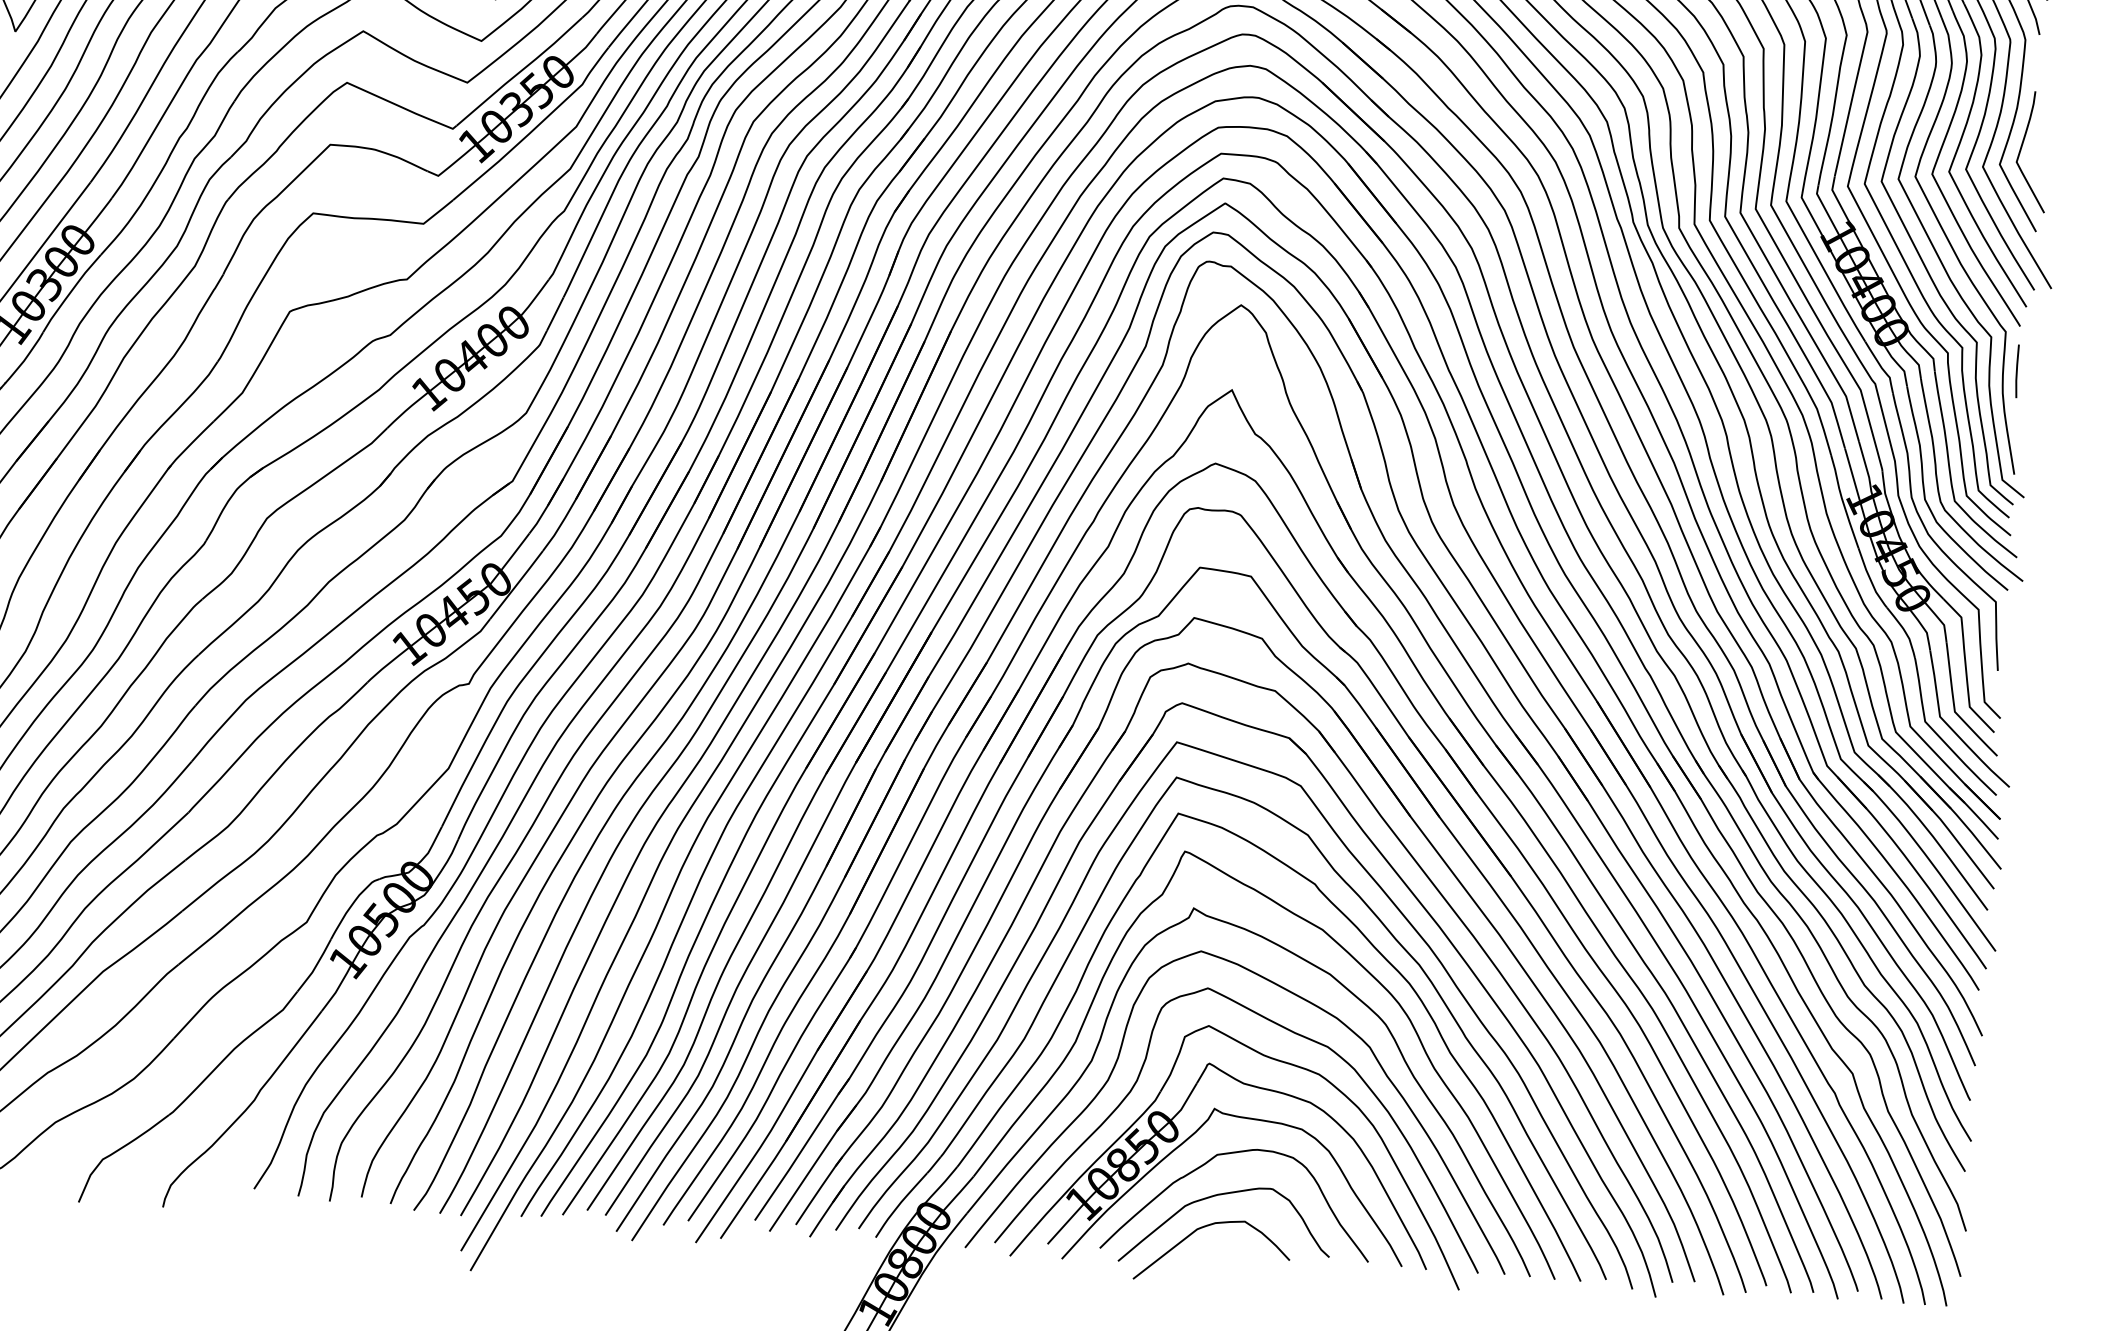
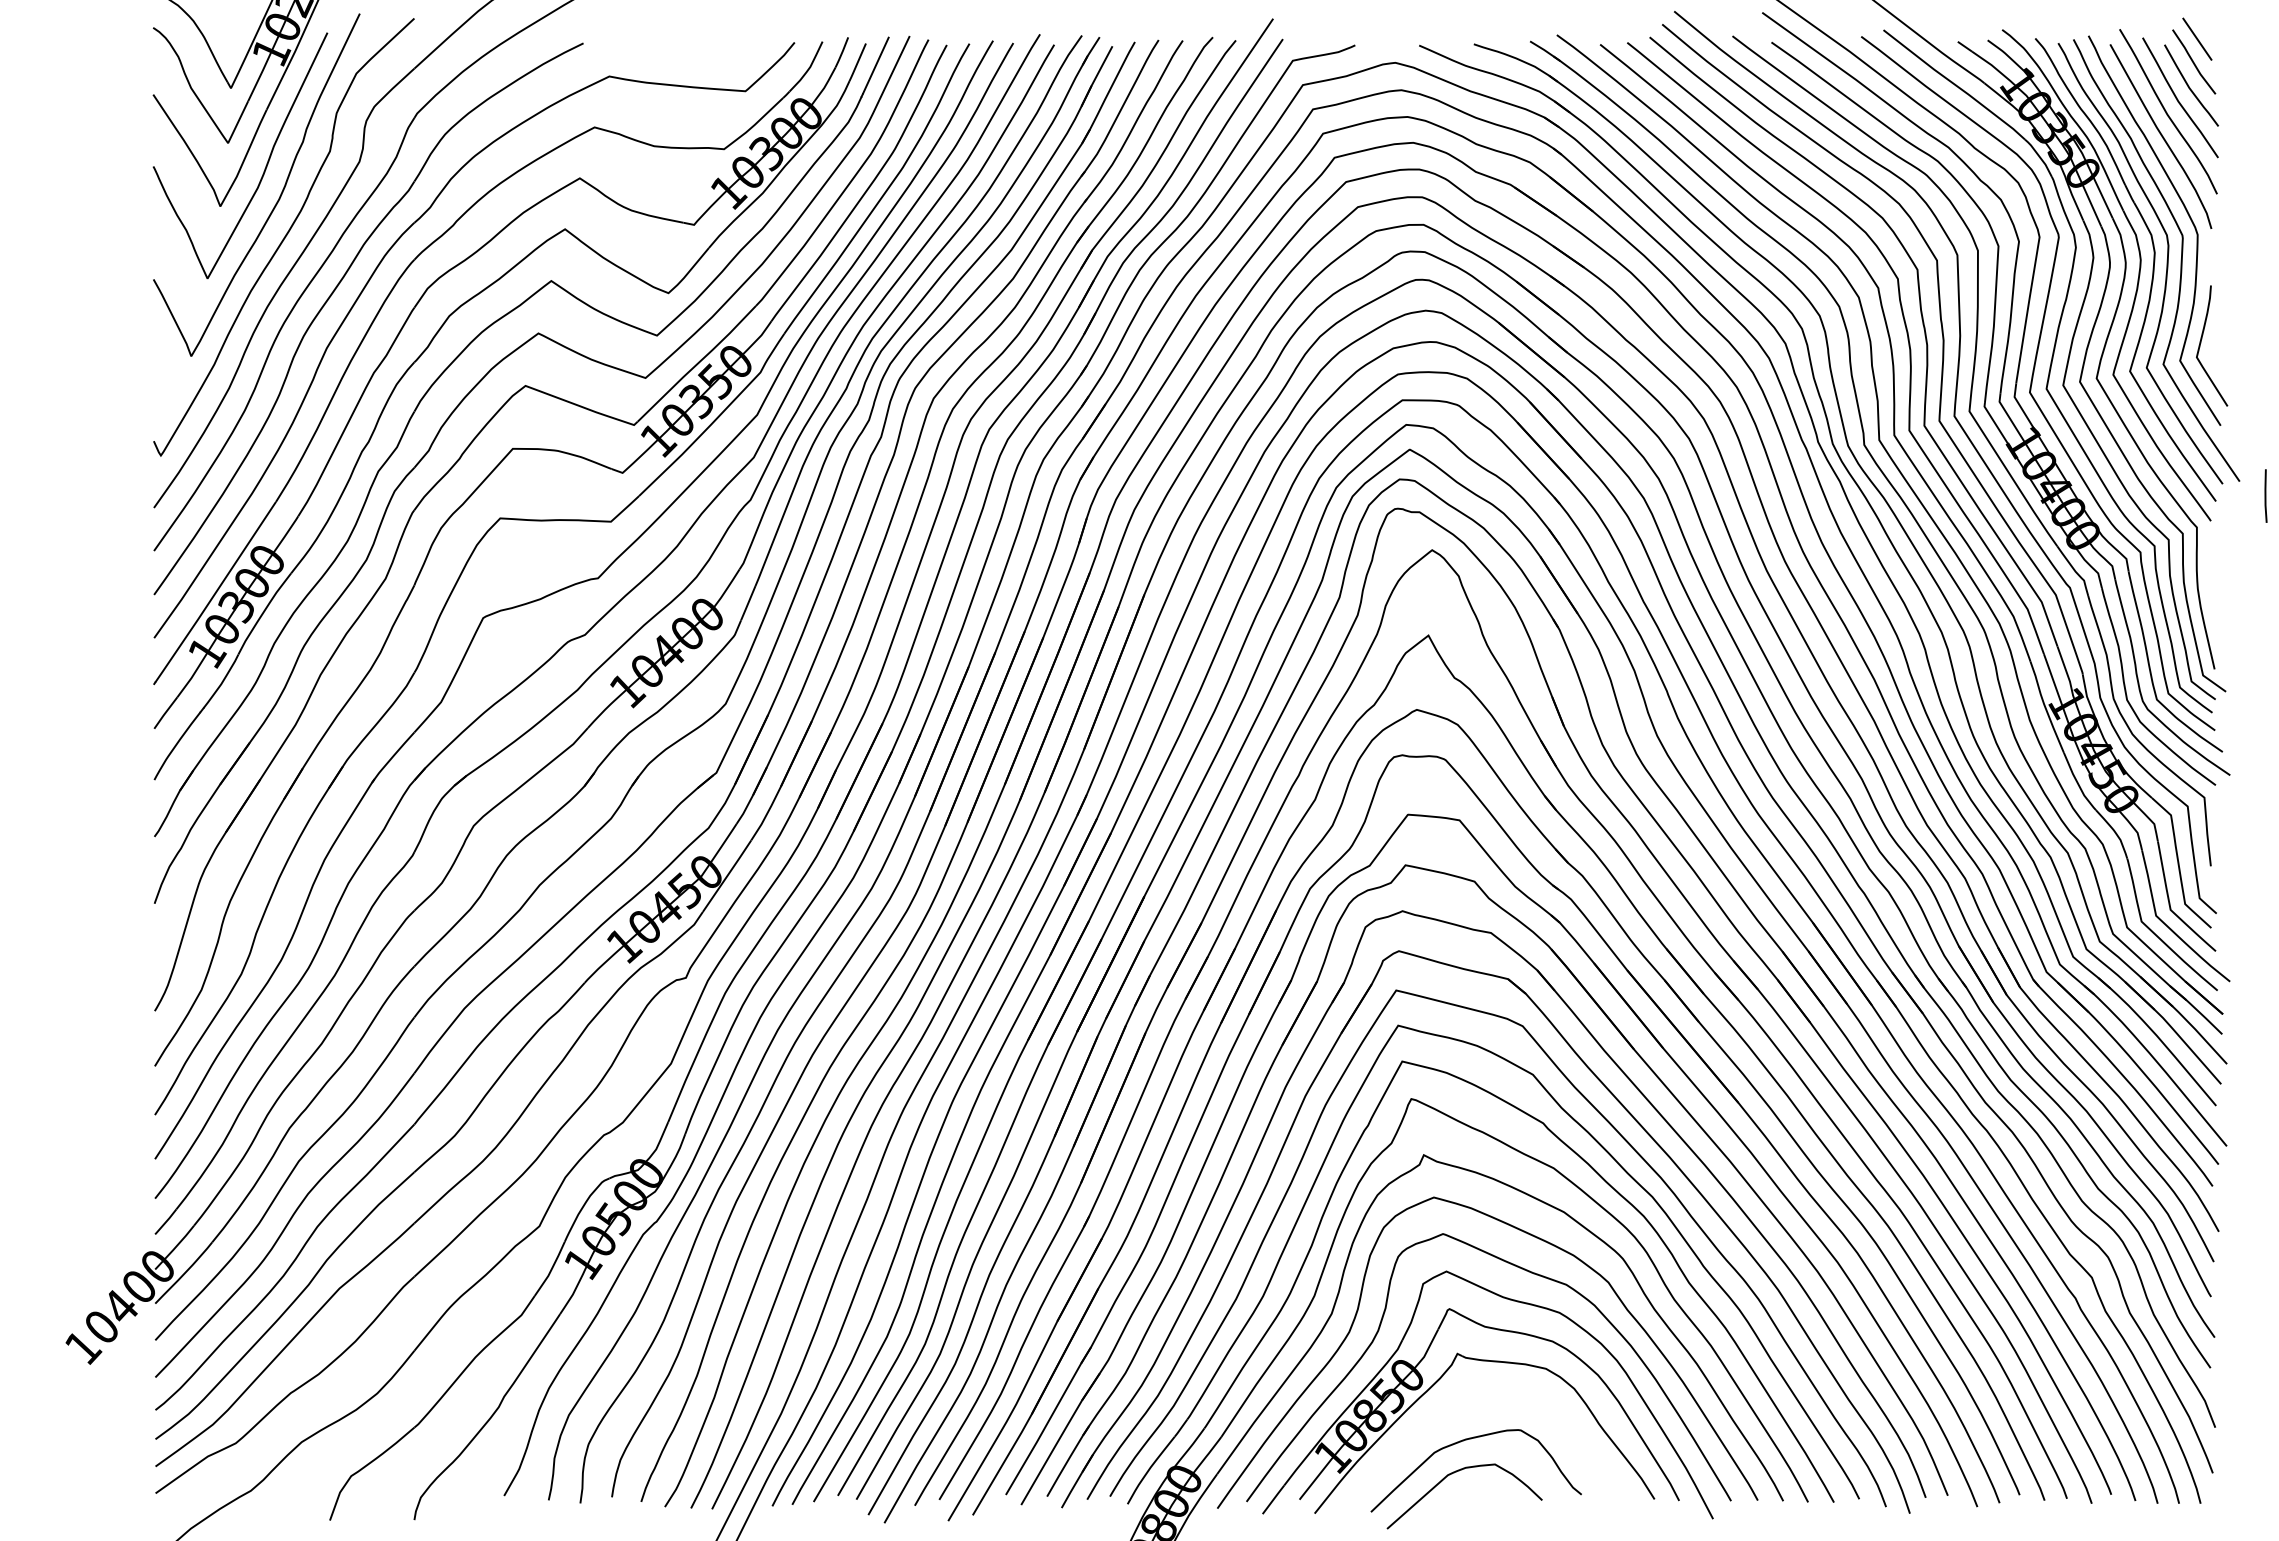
line: (2016, 370) -> (2265, 495), moved
curve: (1233, 1153) -> (1479, 1397), removed

